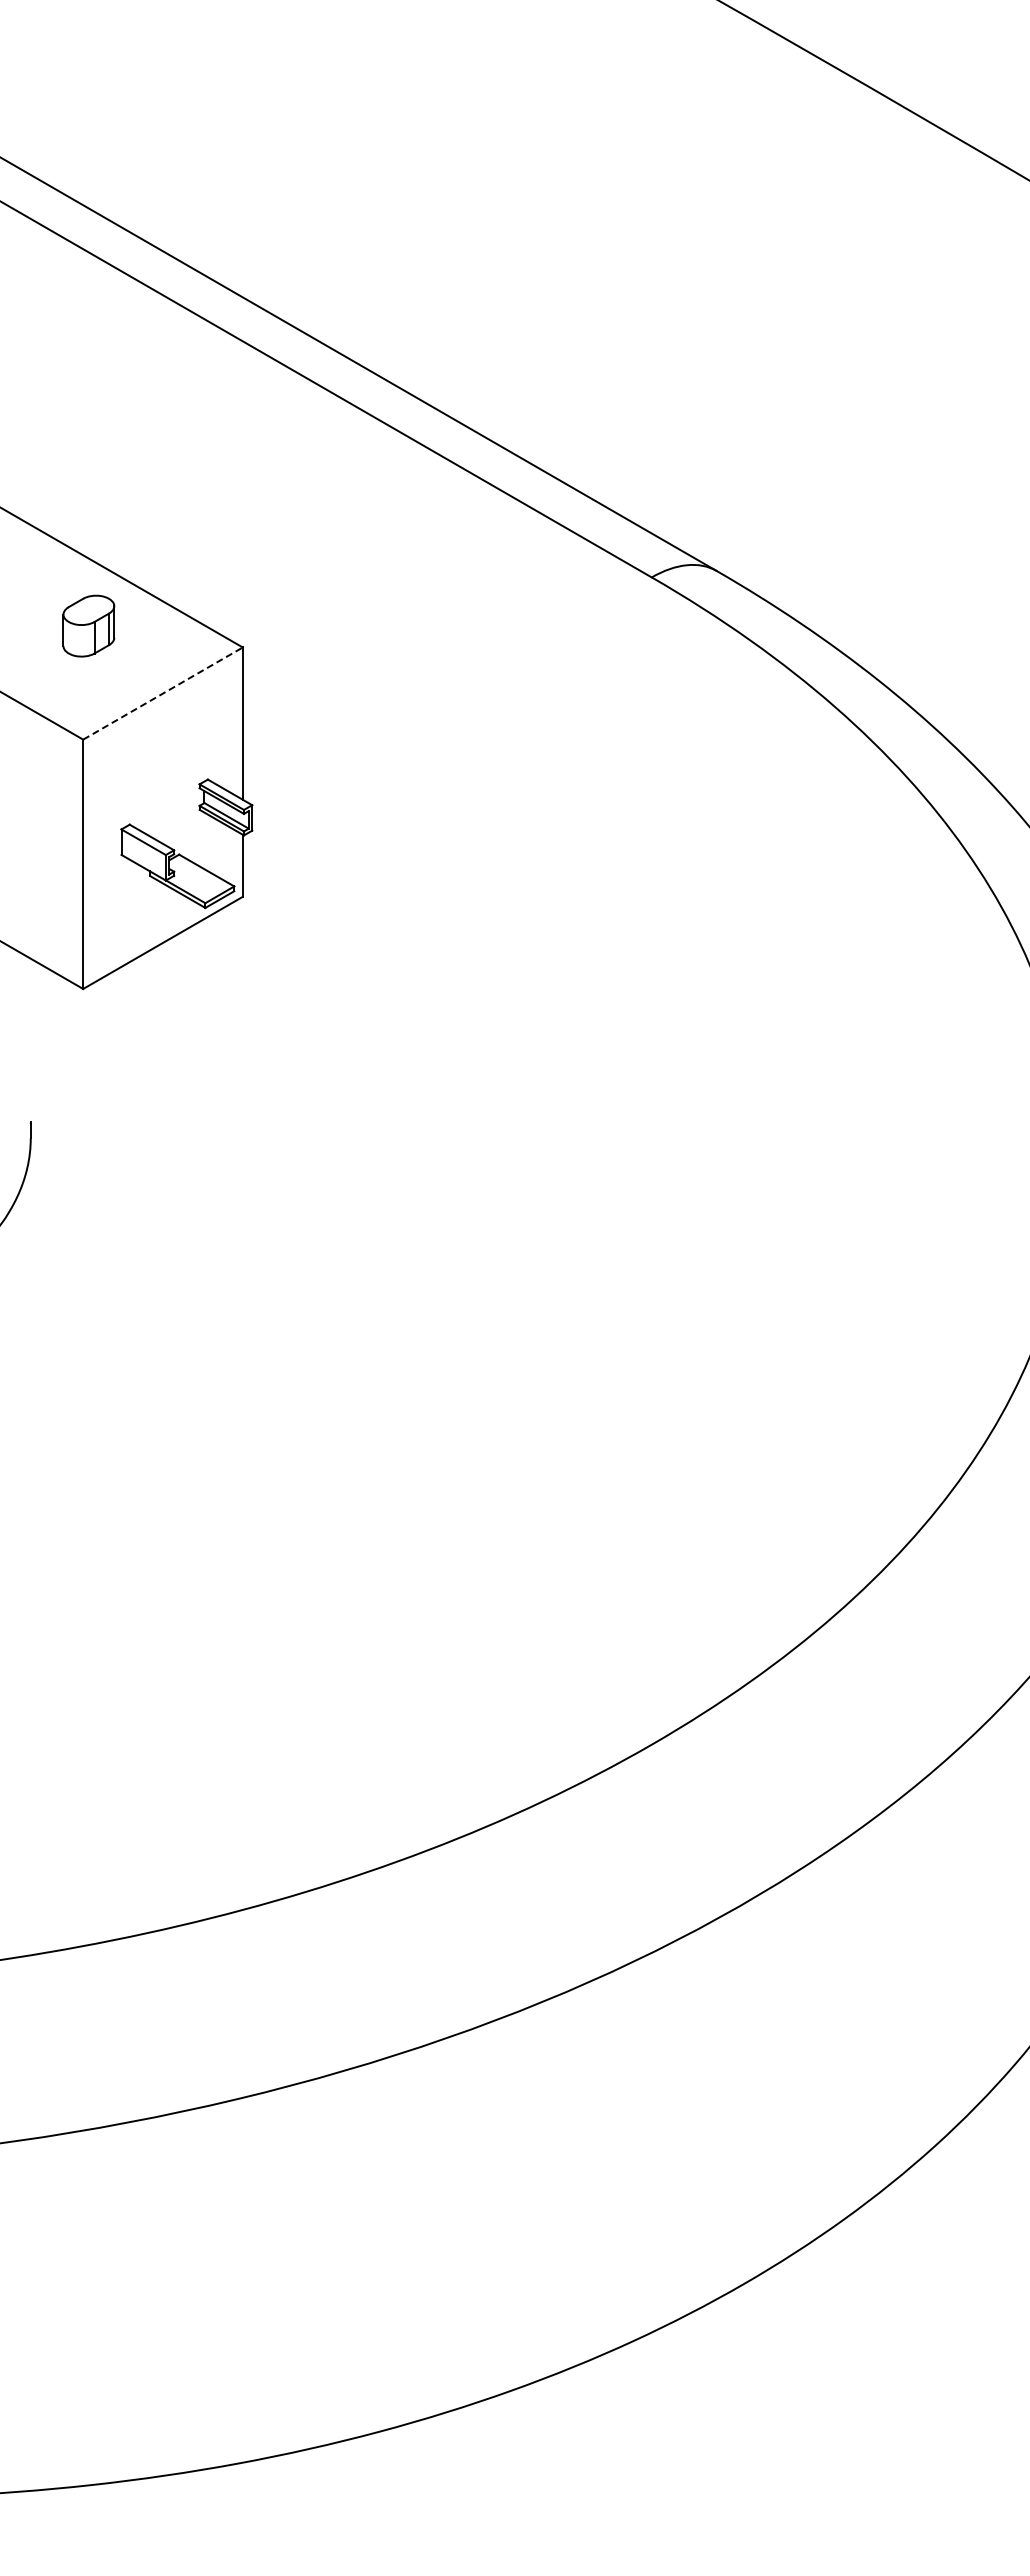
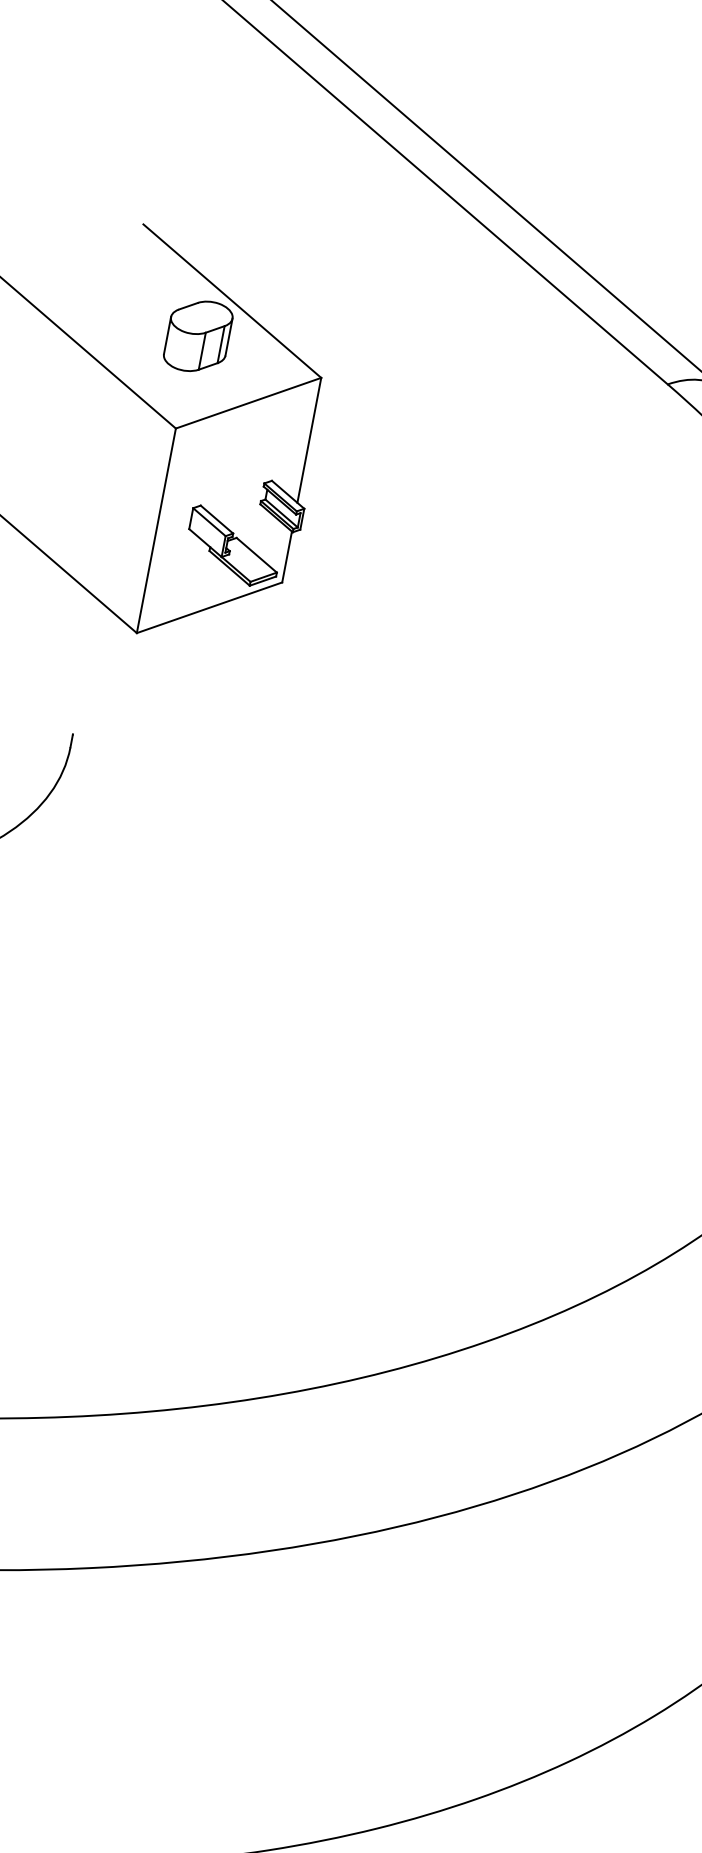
part: (88, 625) -> (198, 335), size x1.43
line: (163, 693) -> (248, 403), dashed -> solid

